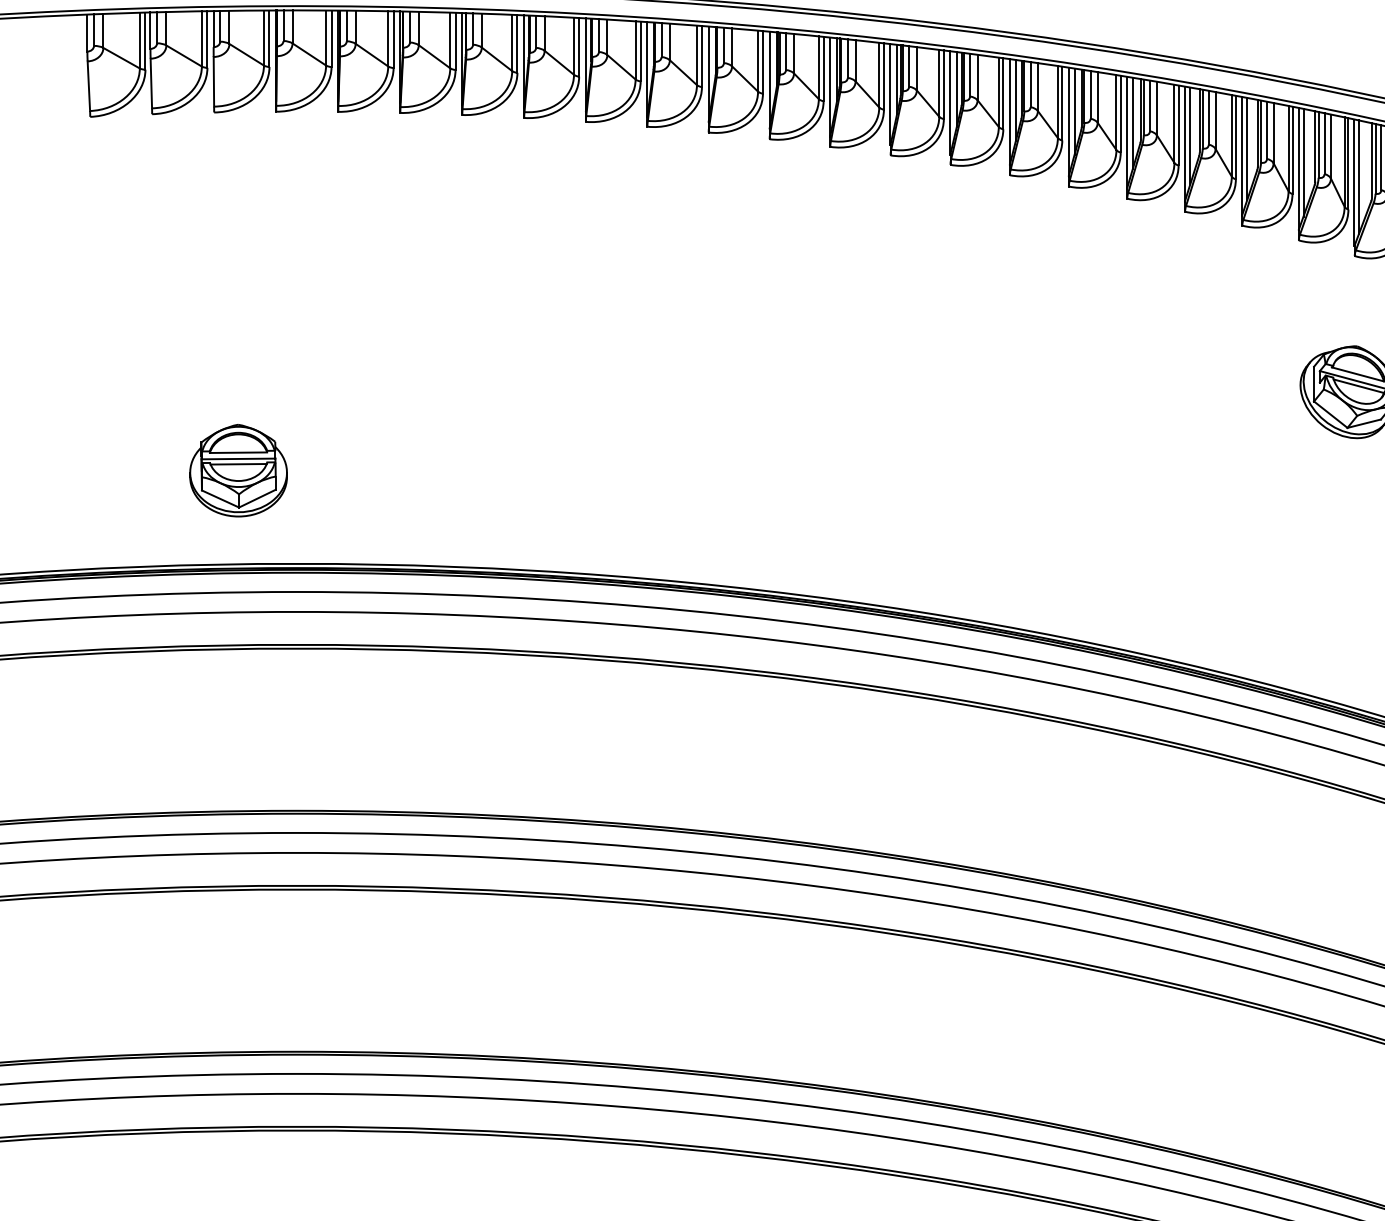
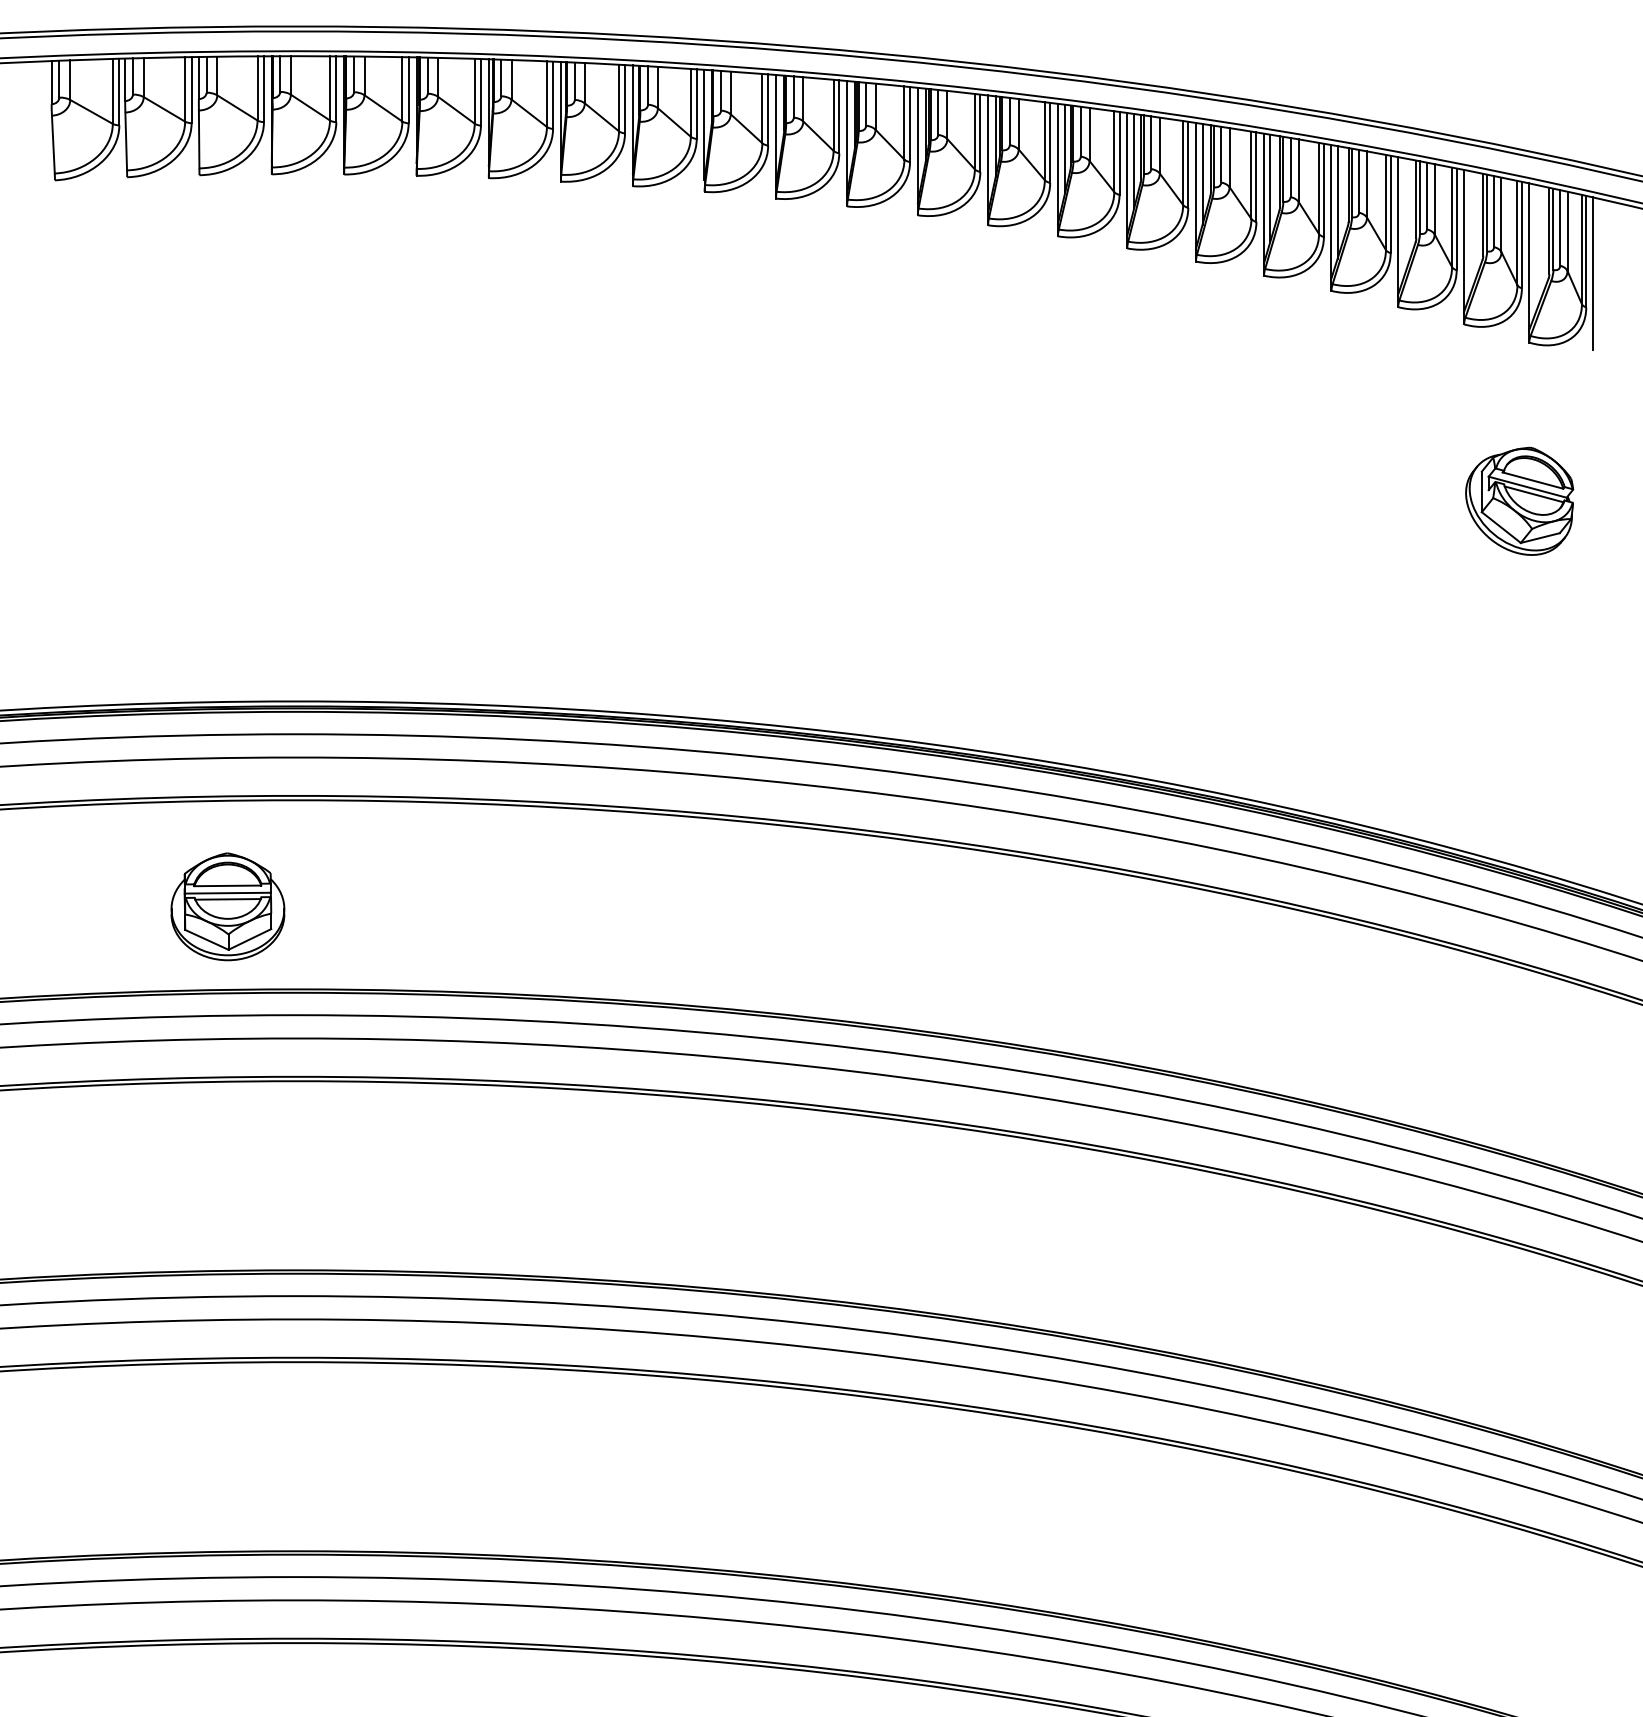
line: (1246, 148) -> (1403, 217), removed
line: (1303, 162) -> (1469, 233), removed
line: (1359, 177) -> (1534, 250), removed
part: (238, 470) -> (227, 906), moved

